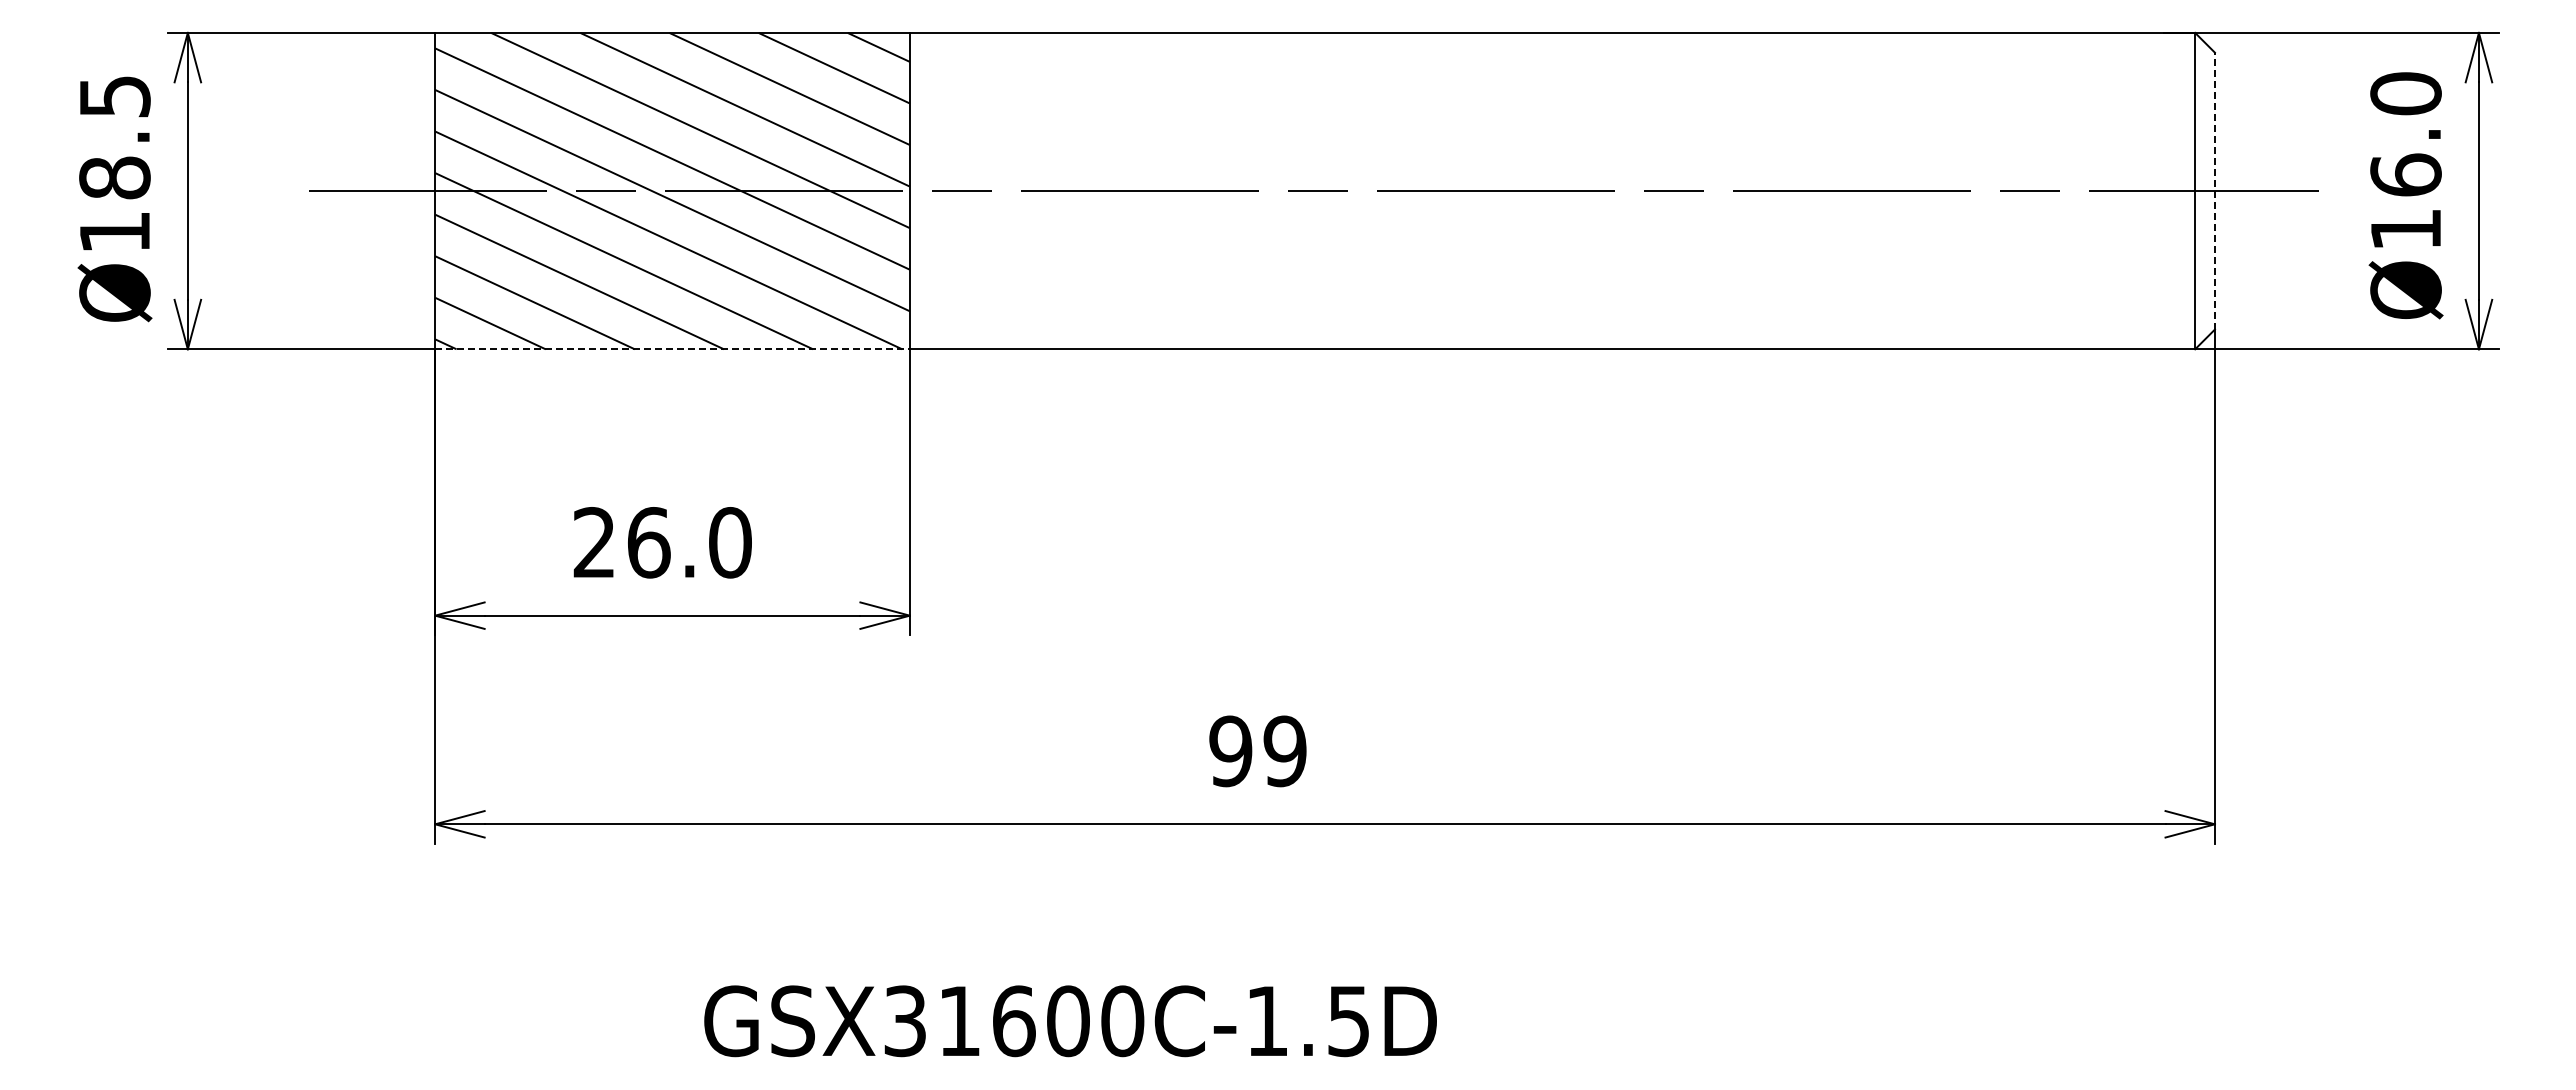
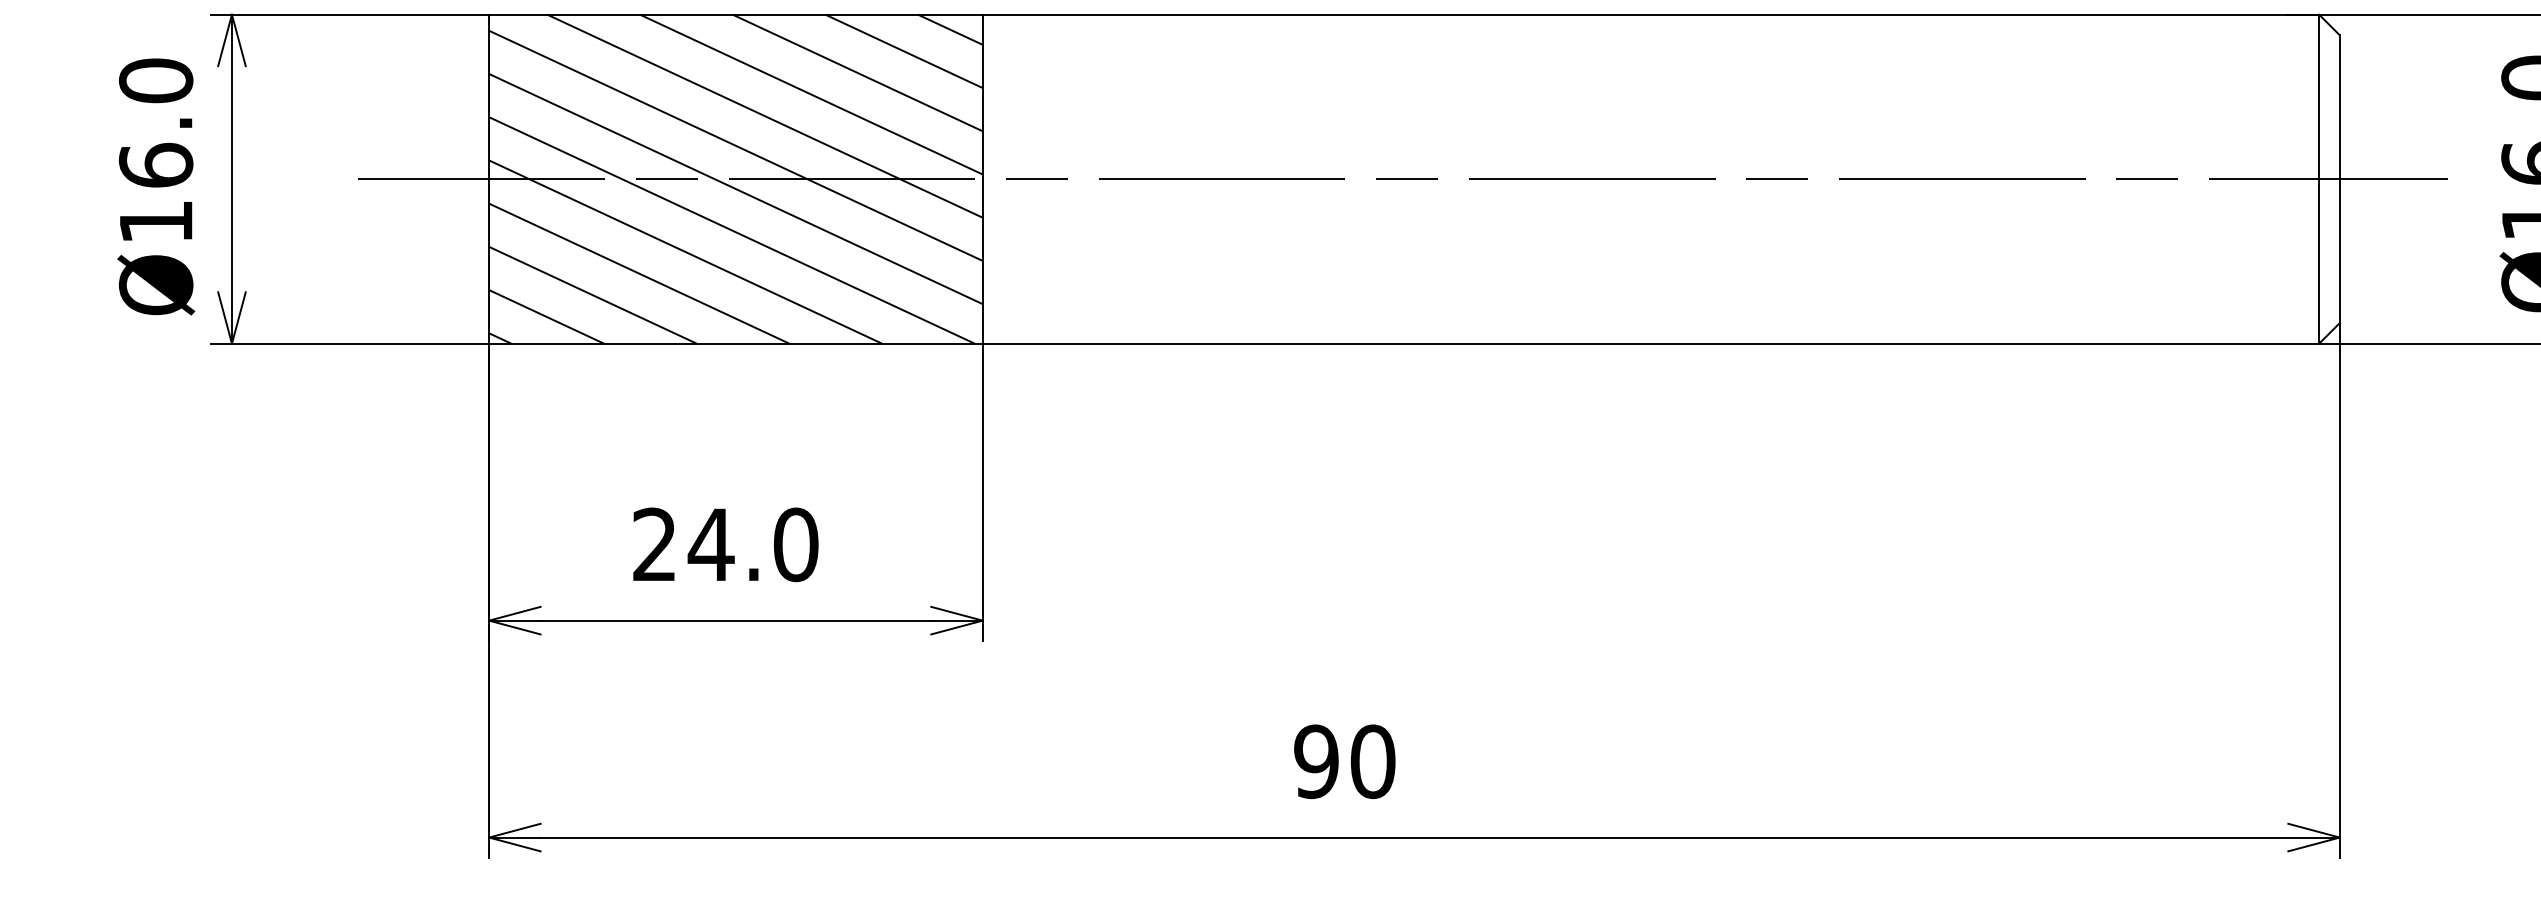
text: (114, 137) -> (155, 123), Ø18.5 -> Ø16.0
line: (2214, 190) -> (2339, 178), dashed -> solid
line: (673, 349) -> (736, 343), dashed -> solid
text: (648, 542) -> (710, 544), 26.0 -> 24.0
text: (1284, 751) -> (1372, 761), 99 -> 90

